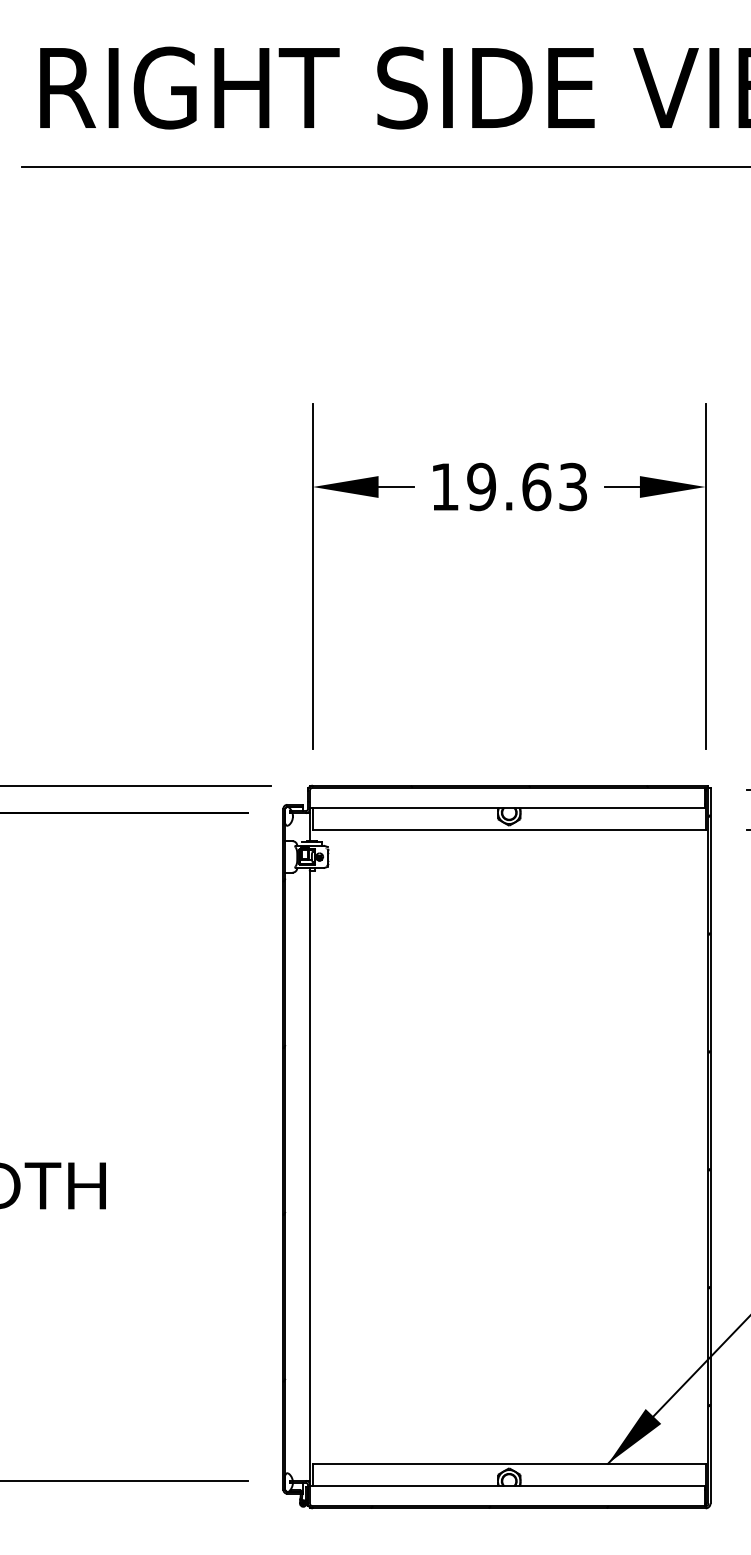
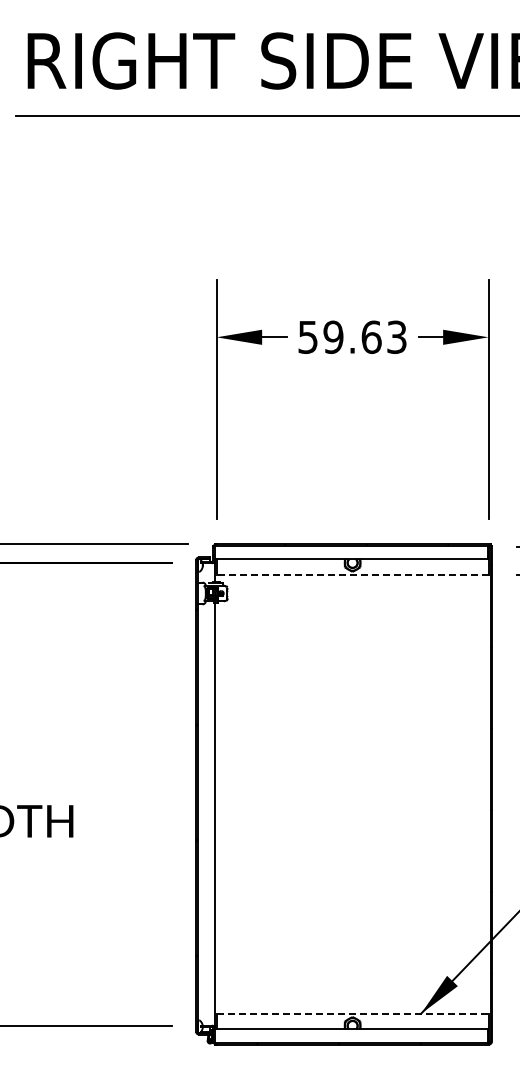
text: (444, 487) -> (307, 337), 19.63 -> 59.63
line: (509, 830) -> (352, 575), solid -> dashed
line: (509, 1463) -> (352, 1013), solid -> dashed

